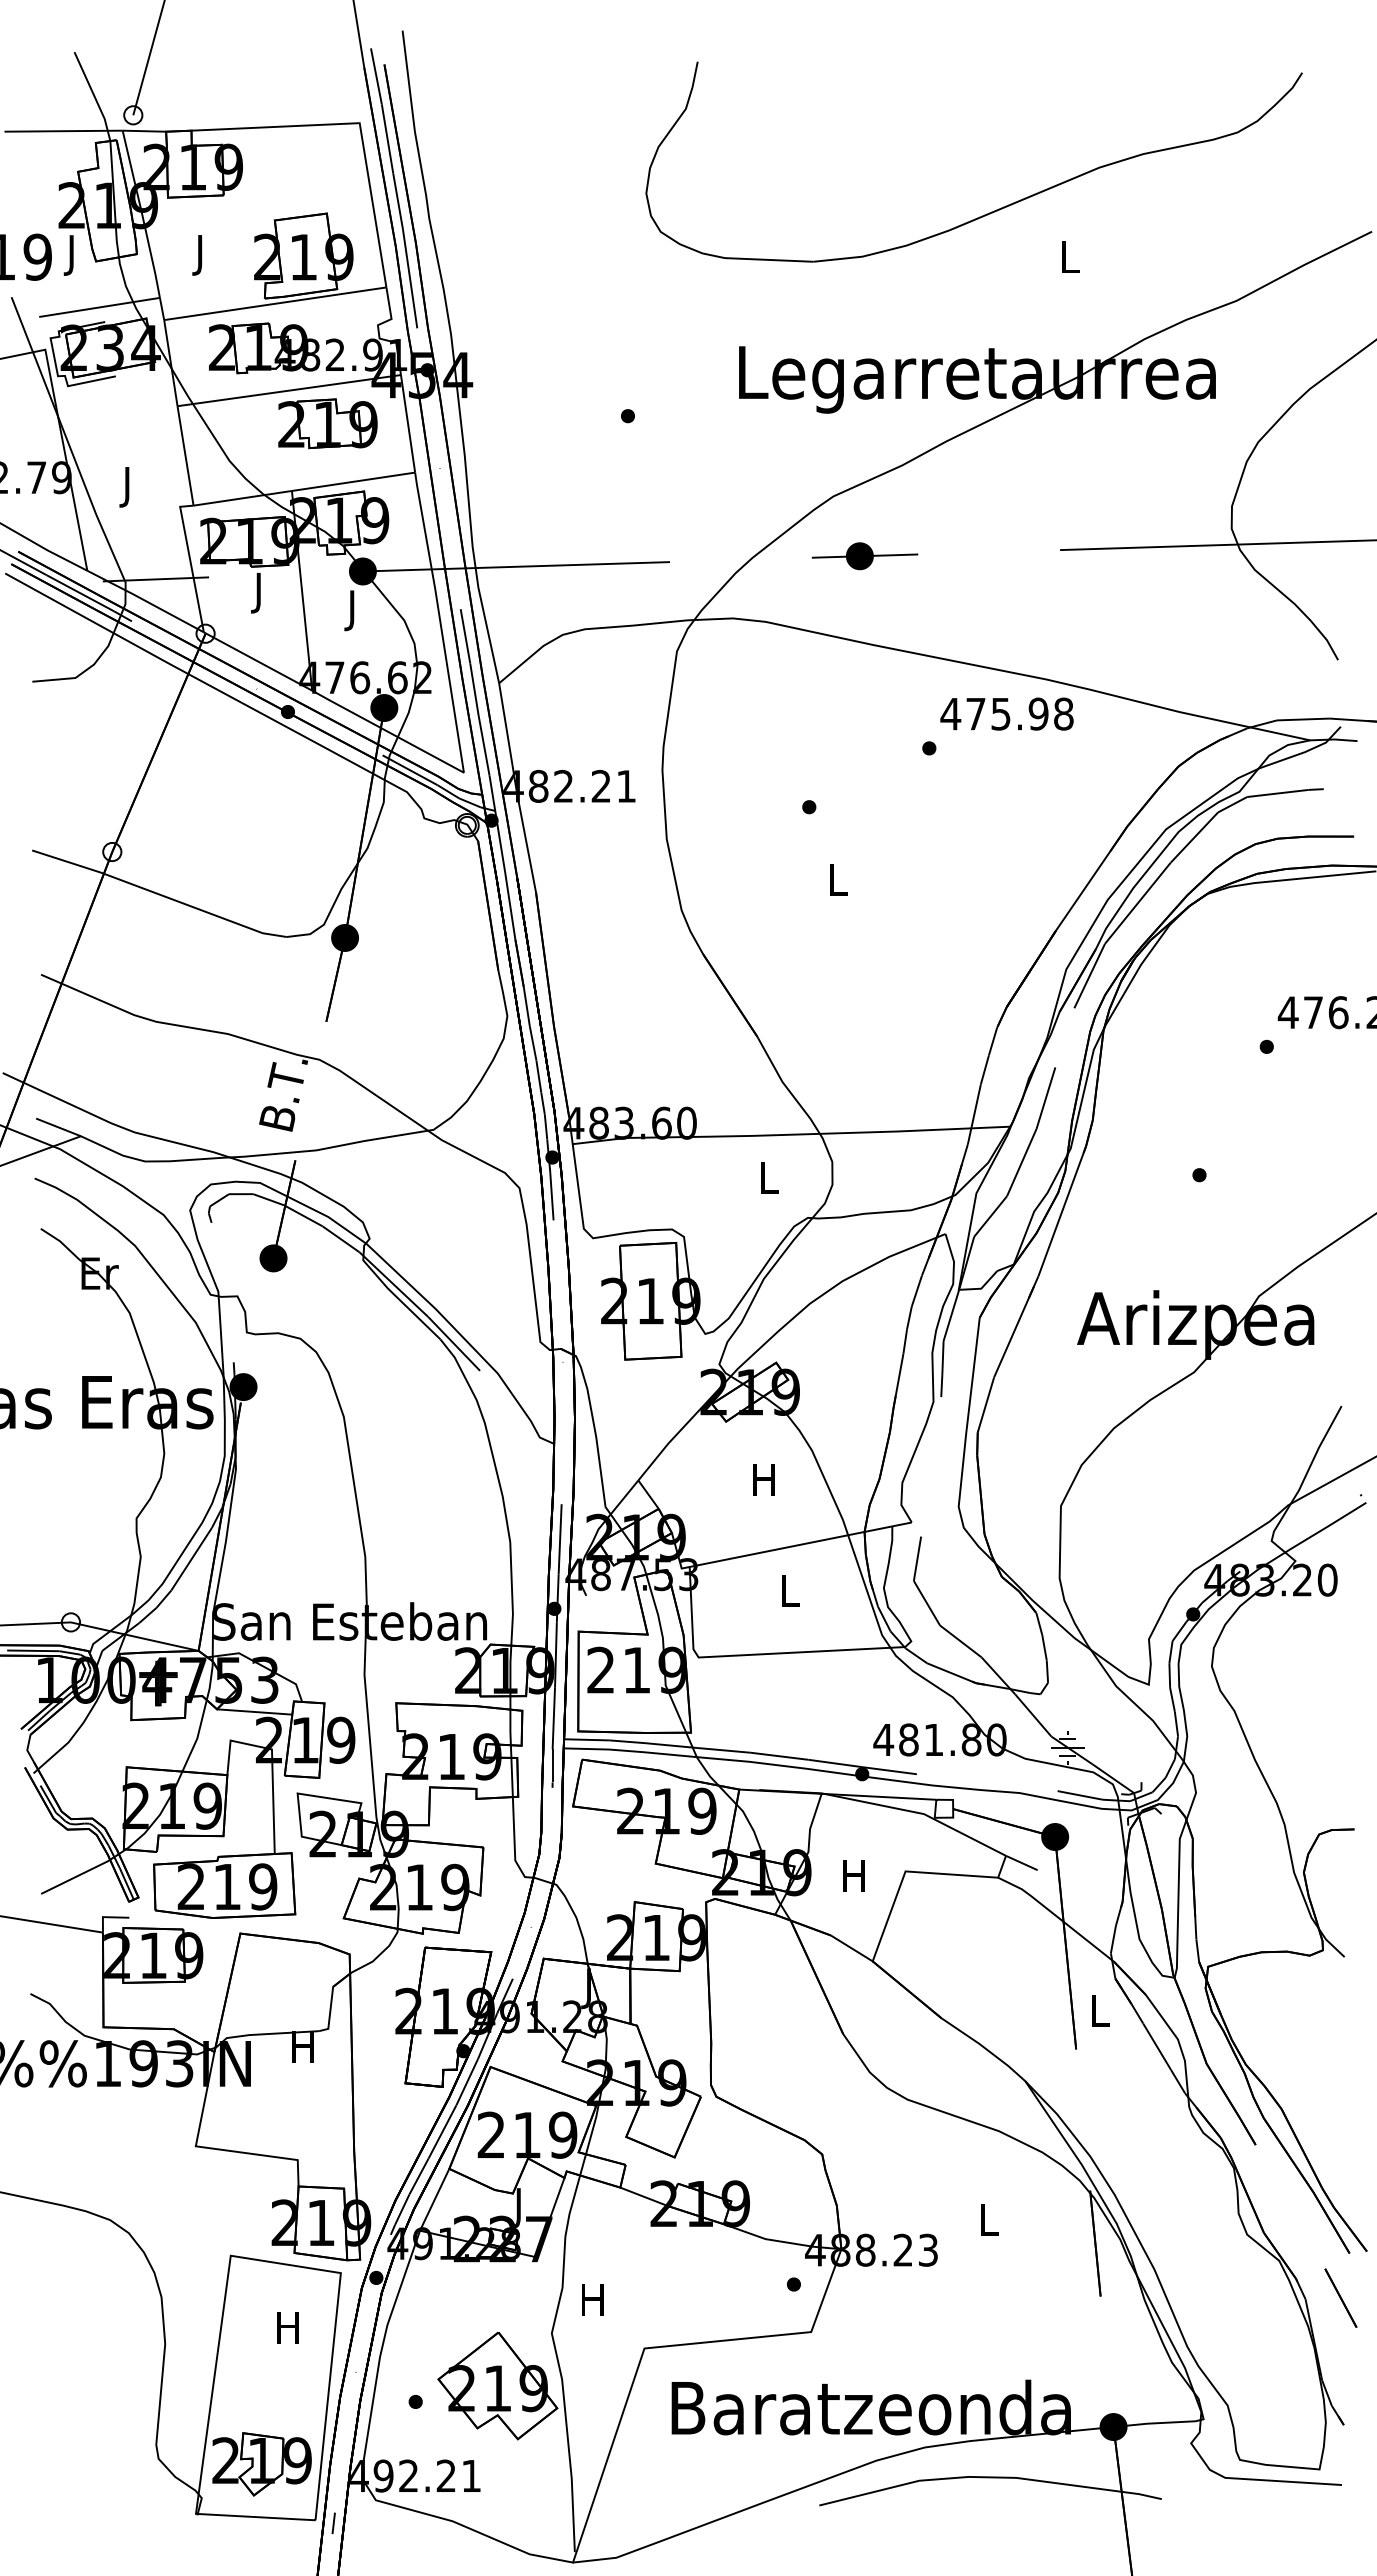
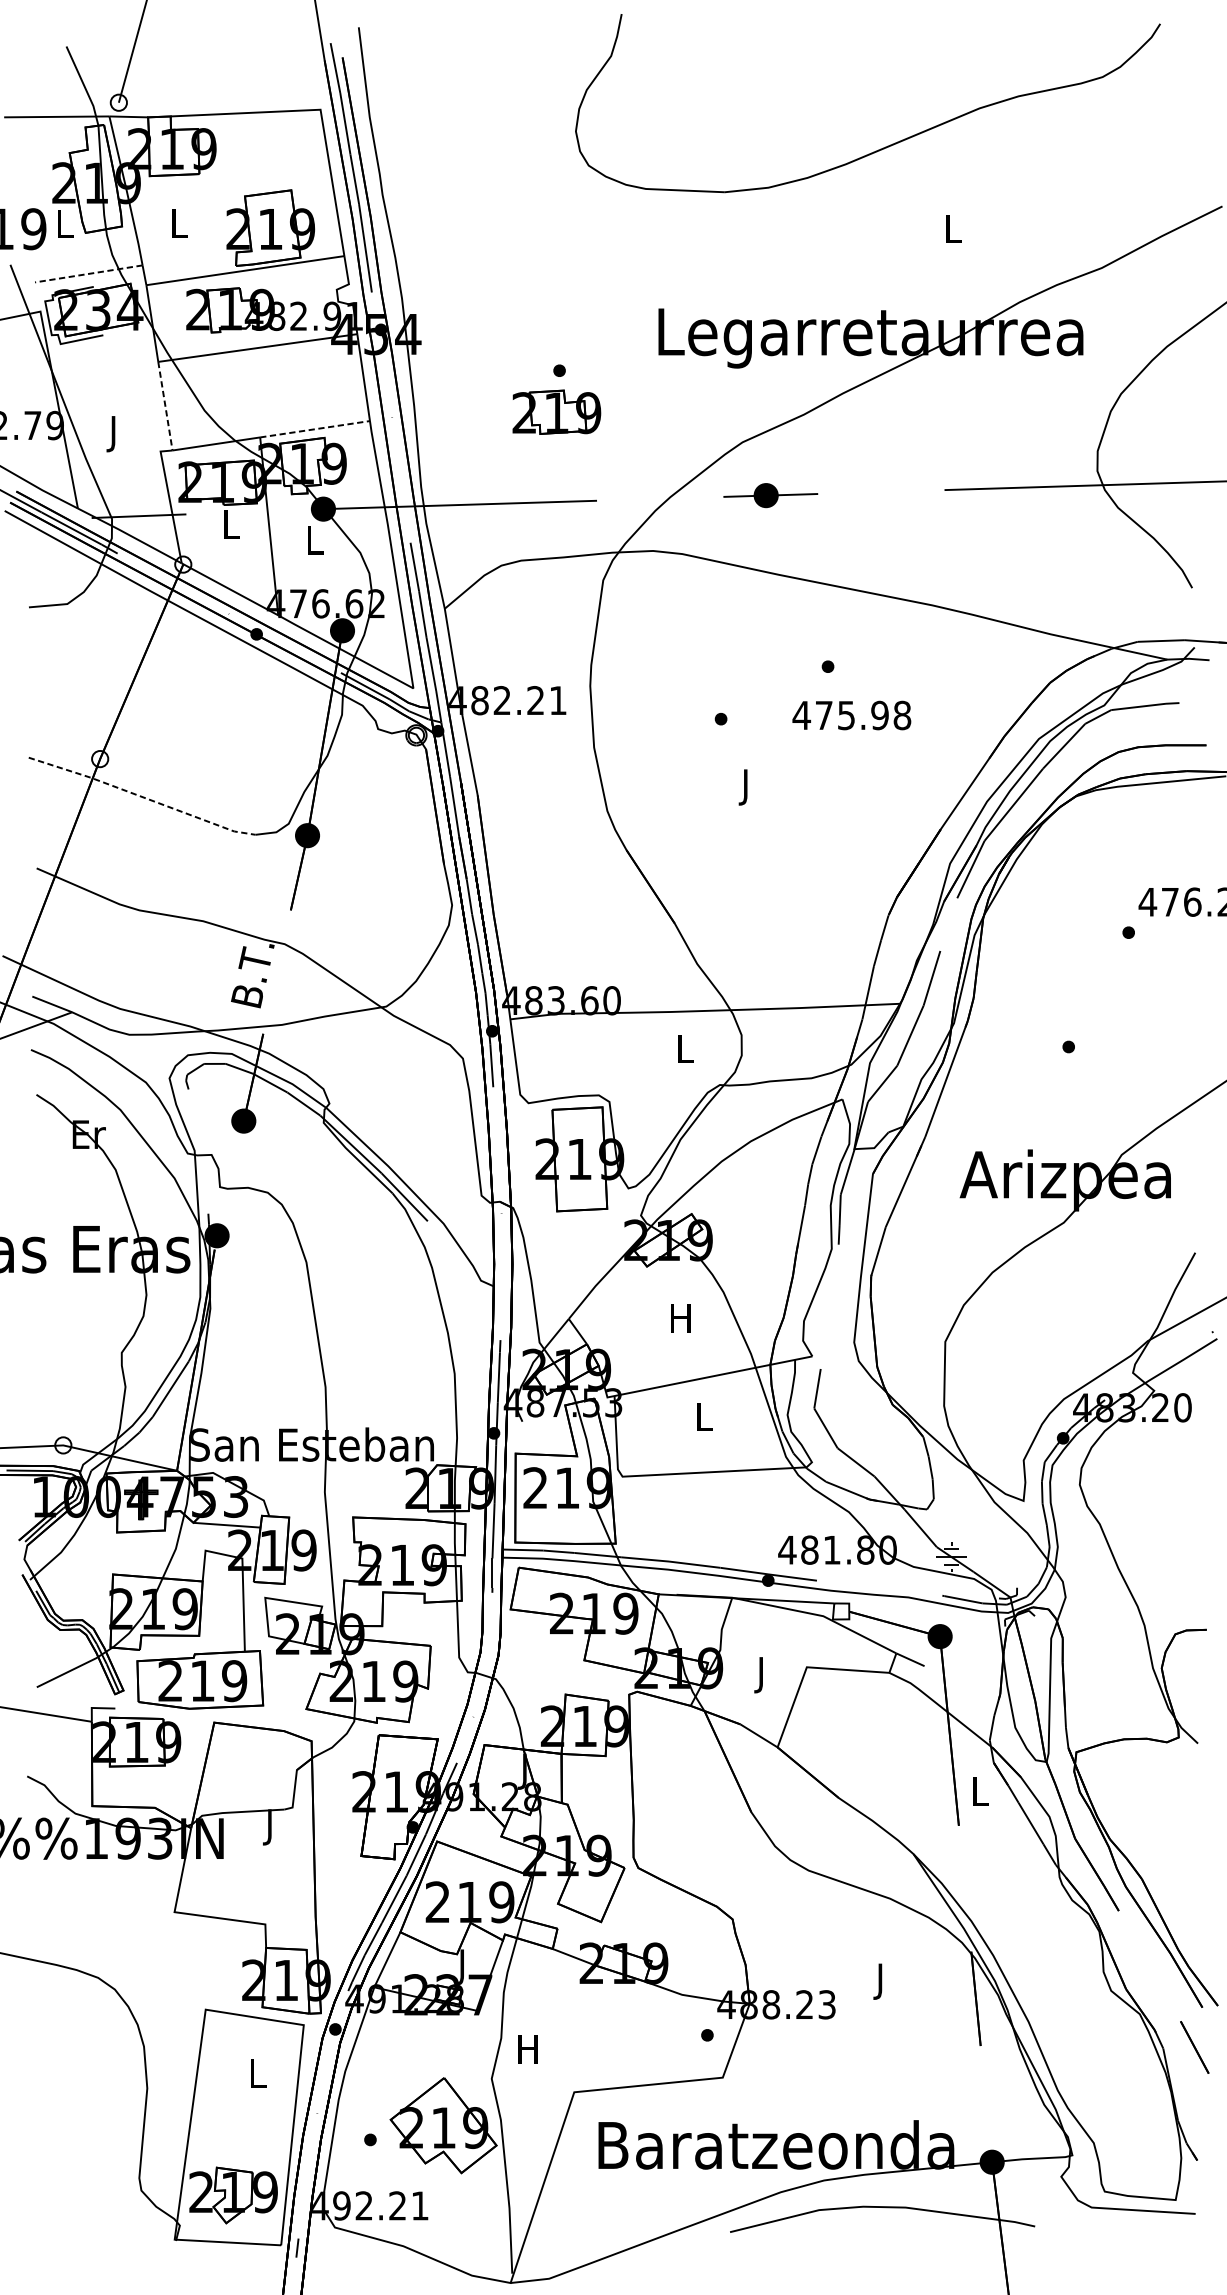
part: (991, 211) -> (883, 147), moved
text: (72, 255) -> (64, 227), J -> L
text: (201, 255) -> (179, 227), J -> L
line: (99, 307) -> (88, 273), solid -> dashed
part: (327, 423) -> (556, 412), moved
line: (185, 456) -> (165, 406), solid -> dashed
line: (354, 481) -> (315, 428), solid -> dashed
text: (260, 592) -> (232, 527), J -> L
text: (353, 610) -> (315, 543), J -> L
text: (1006, 713) -> (851, 714), moved
text: (838, 883) -> (747, 787), L -> J
line: (160, 894) -> (143, 796), solid -> dashed
text: (853, 1880) -> (760, 1675), H -> J
text: (302, 2050) -> (269, 1826), H -> J
text: (989, 2224) -> (881, 1981), L -> J
text: (287, 2327) -> (256, 2073), H -> L

